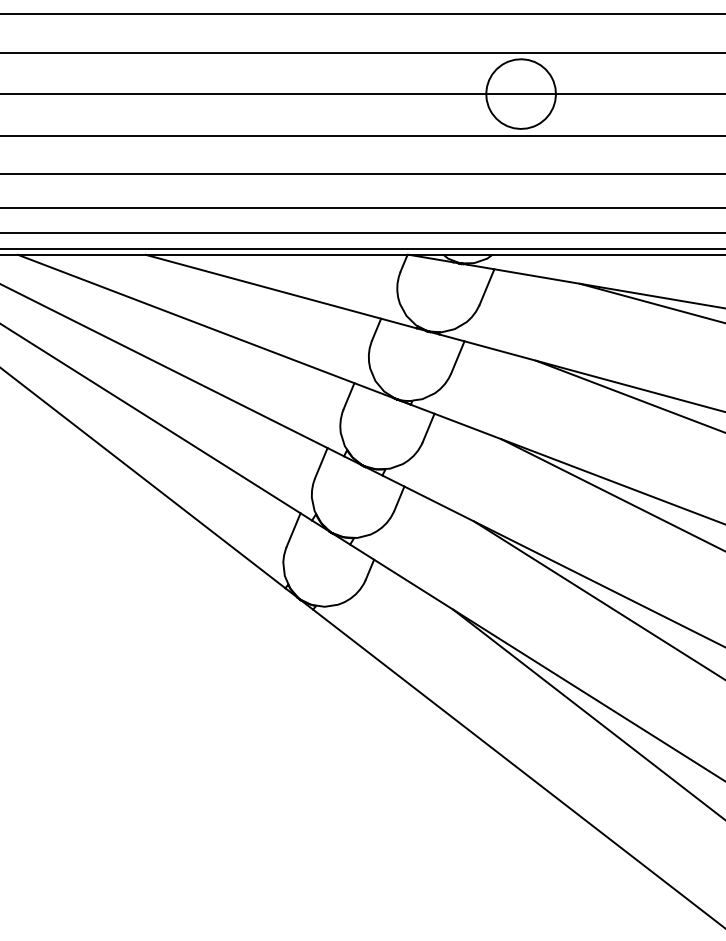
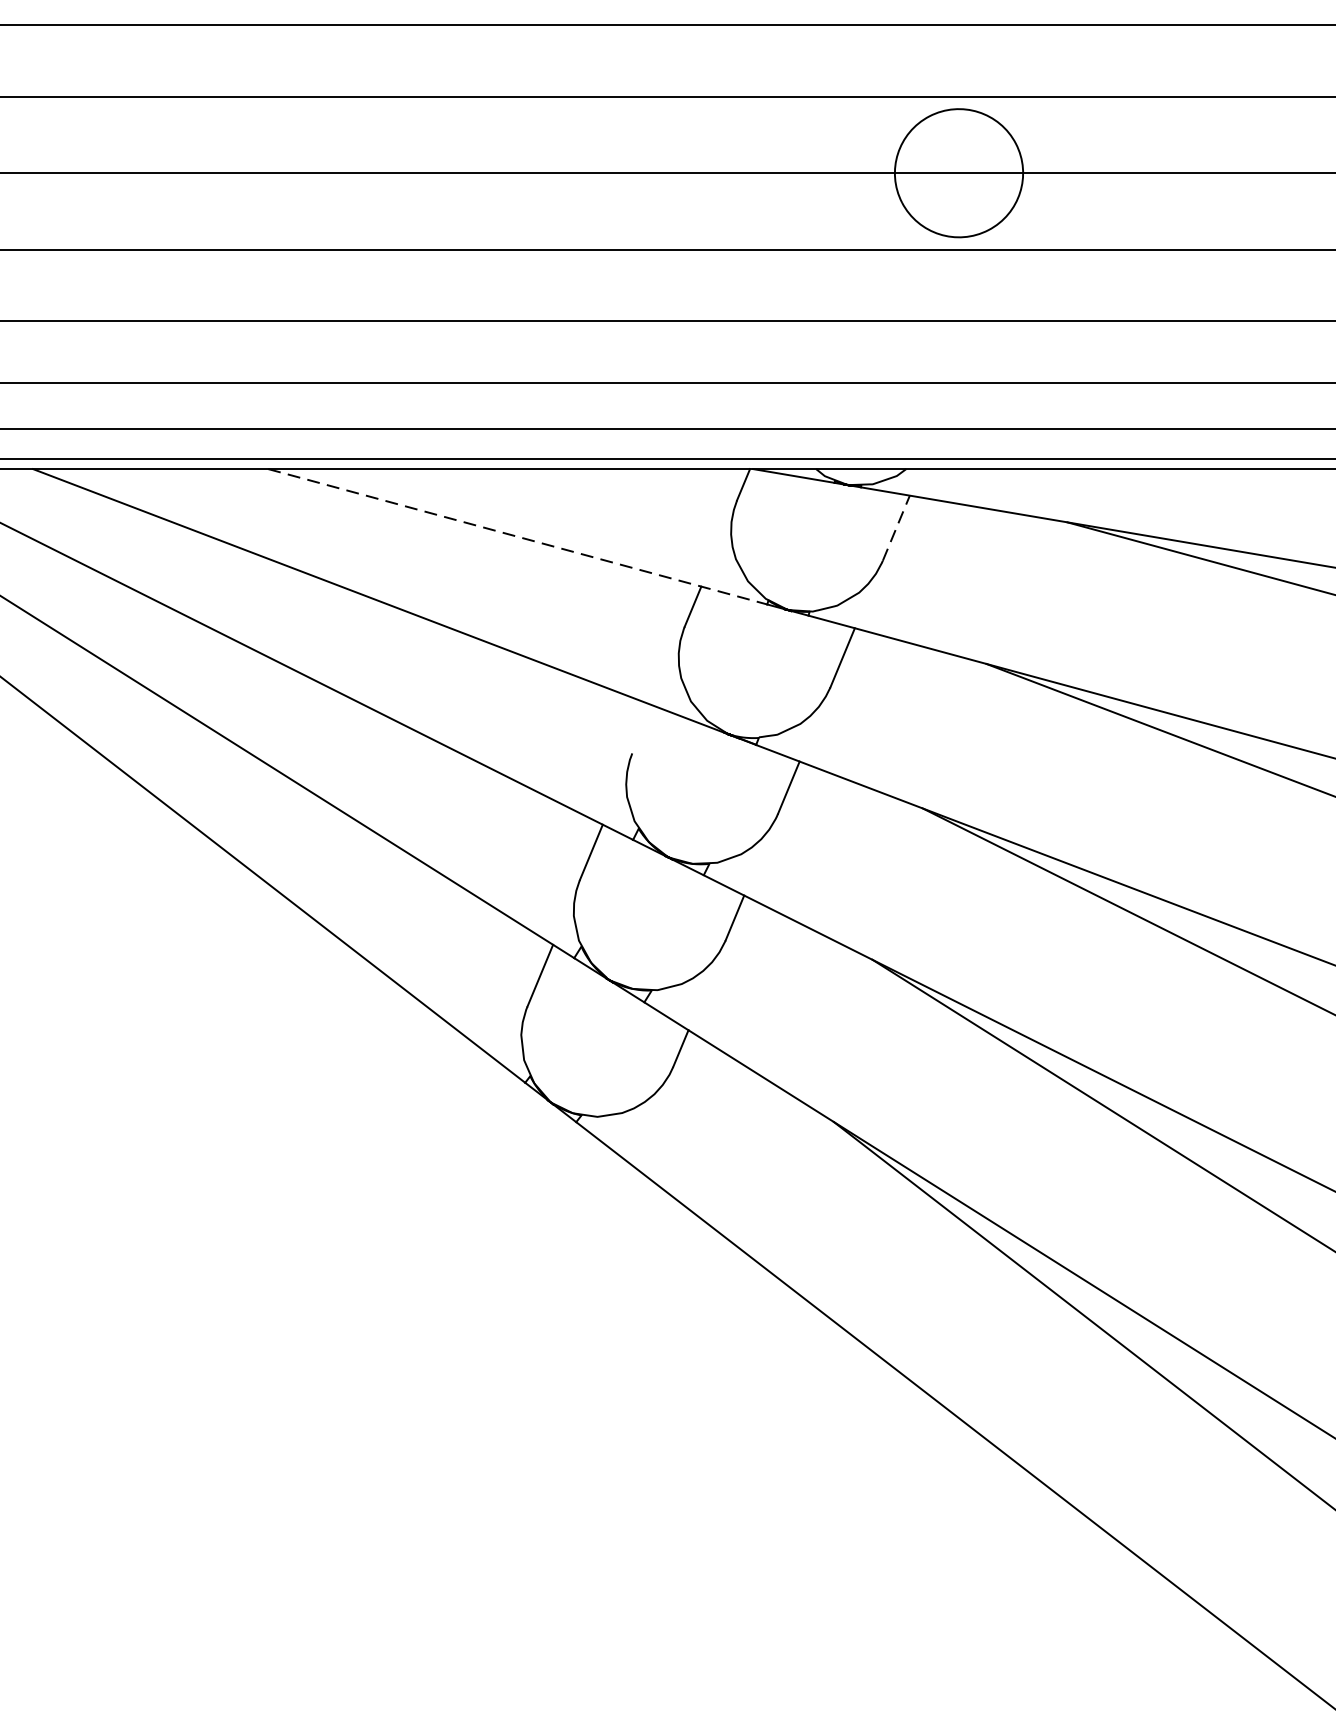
line: (487, 286) -> (897, 527), solid -> dashed
line: (281, 291) -> (517, 536), solid -> dashed
line: (348, 396) -> (641, 729), removed

